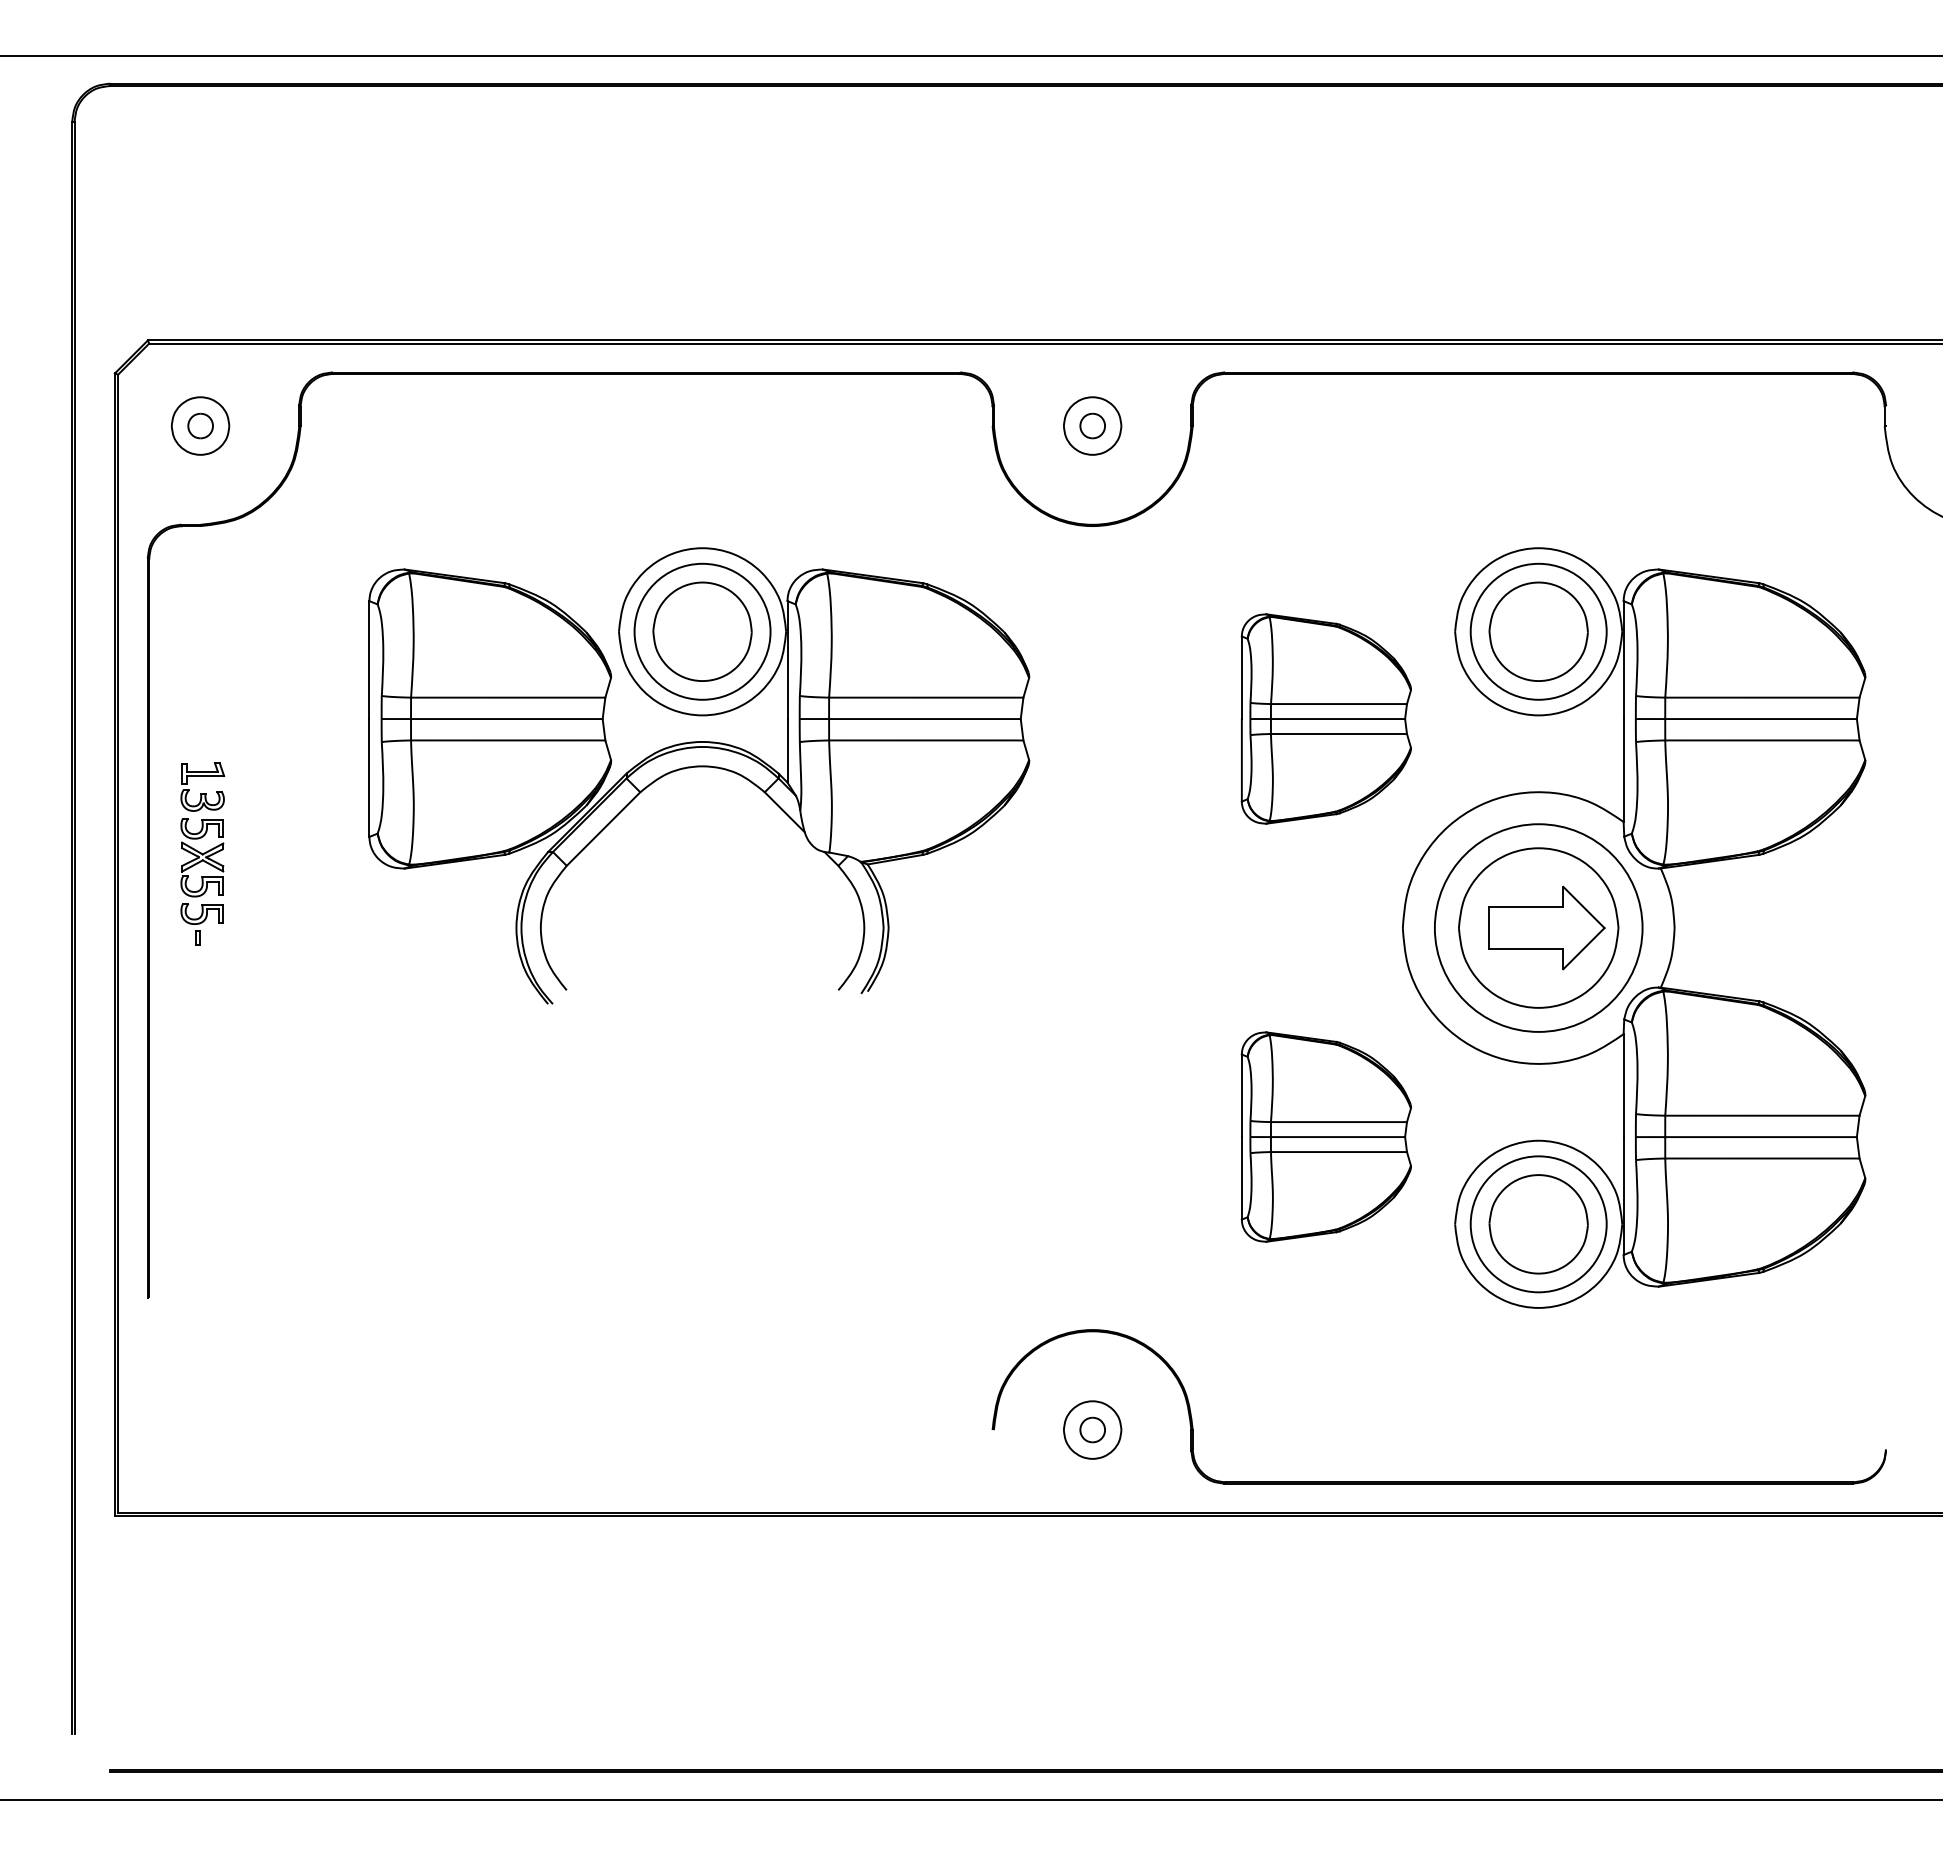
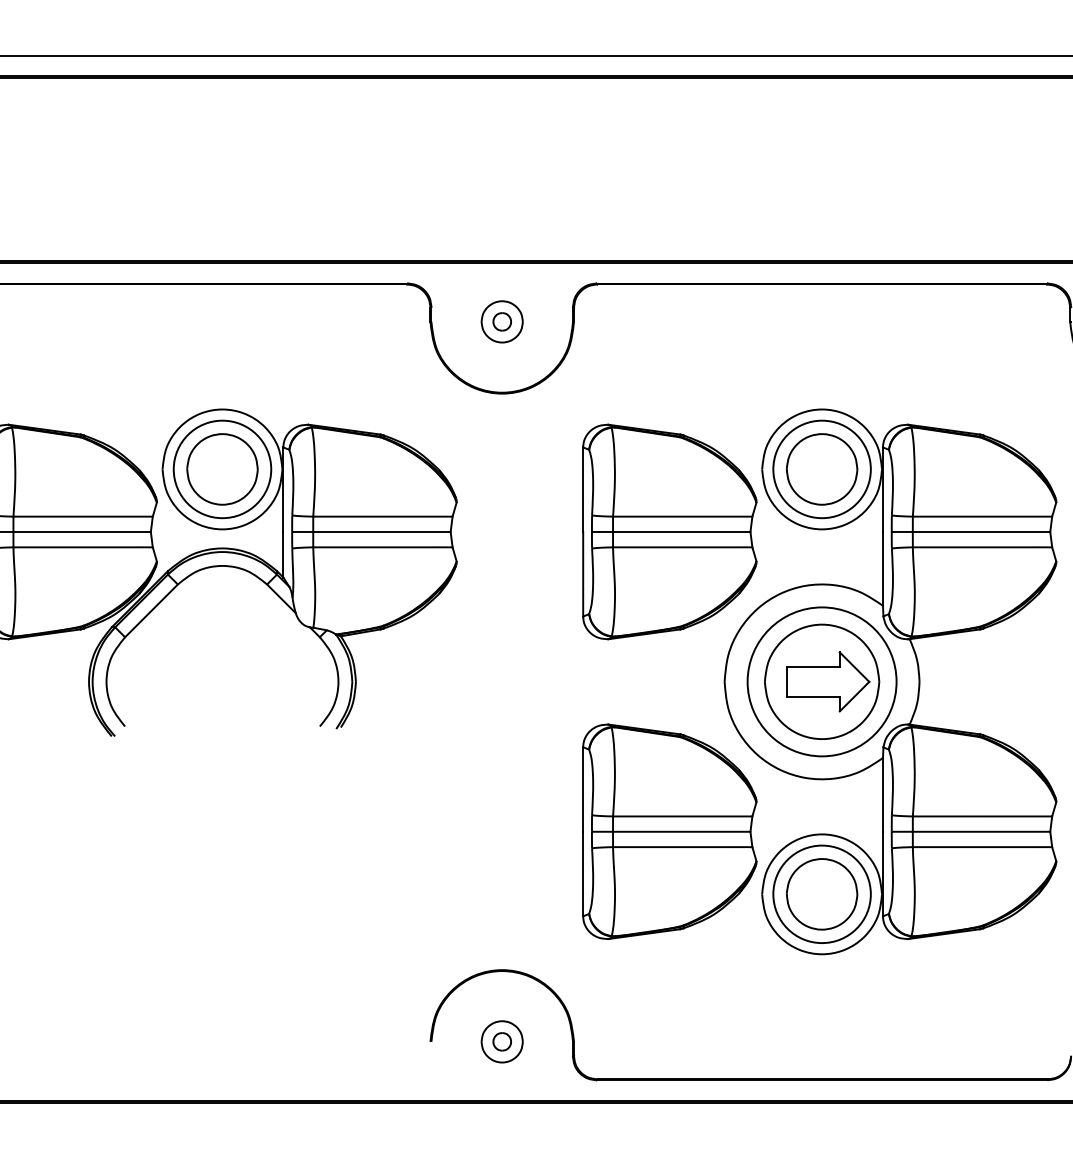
part: (1326, 718) -> (669, 531), size x1.43
part: (1326, 1136) -> (669, 831), size x1.43

